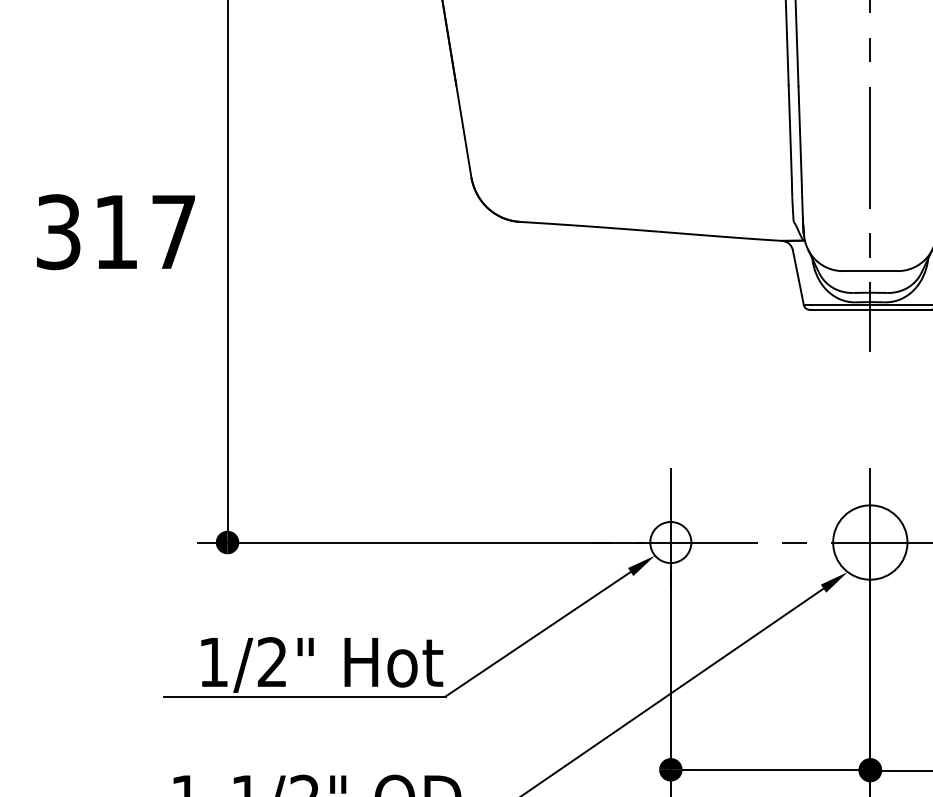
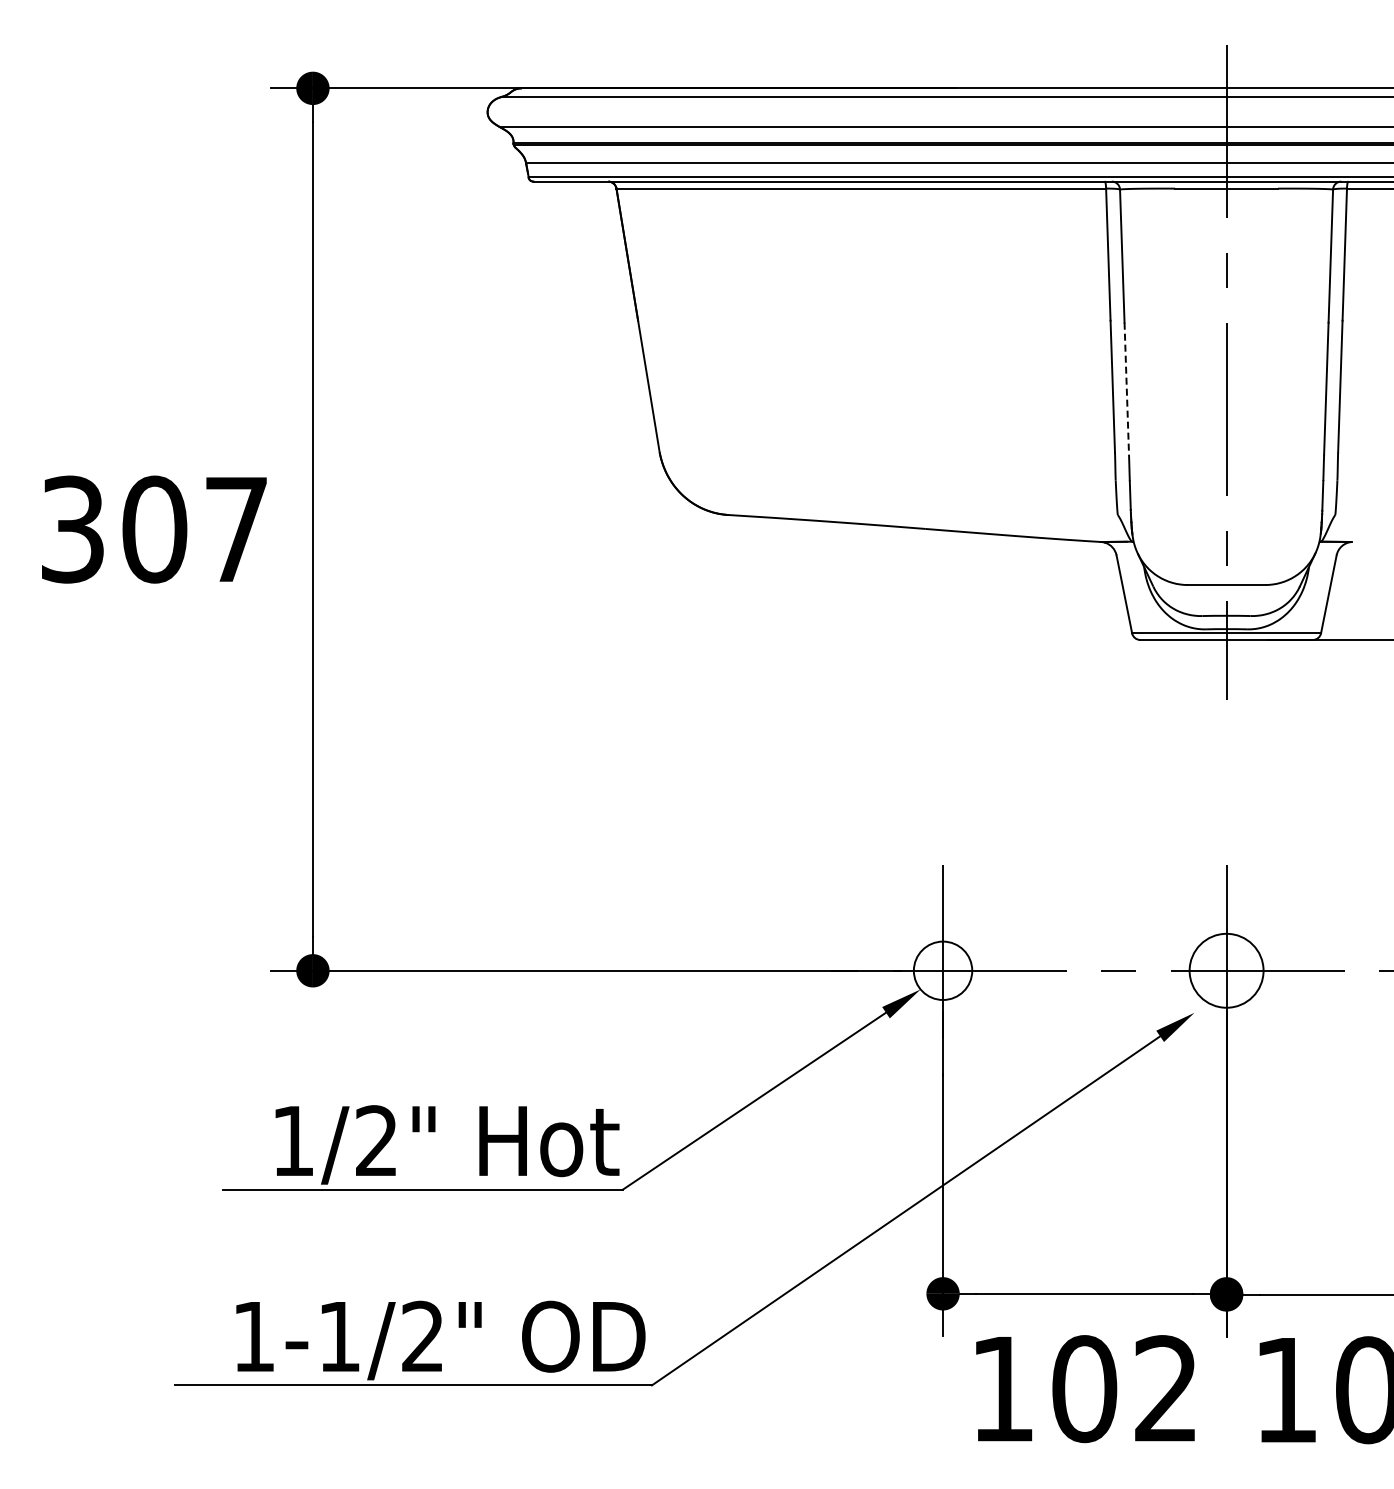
line: (799, 133) -> (1126, 389), solid -> dashed
text: (116, 232) -> (154, 529), 317 -> 307
circle: (870, 542) -> (1226, 970), size x0.7

